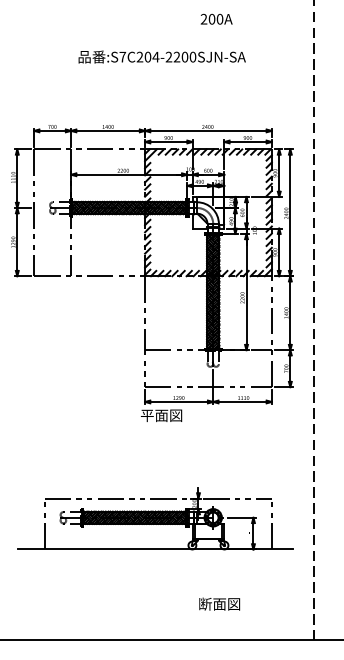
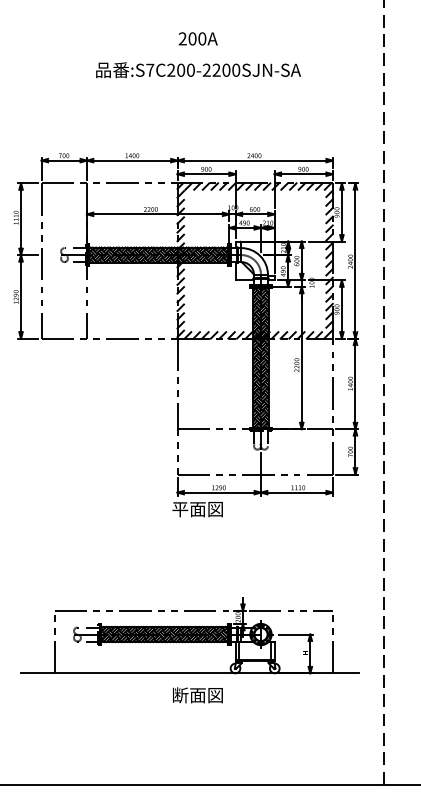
text: (216, 18) -> (197, 38), moved
text: (155, 56) -> (190, 69), :S7C204-2200SJN-SA -> :S7C200-2200SJN-SA
text: (219, 604) -> (197, 695), moved

